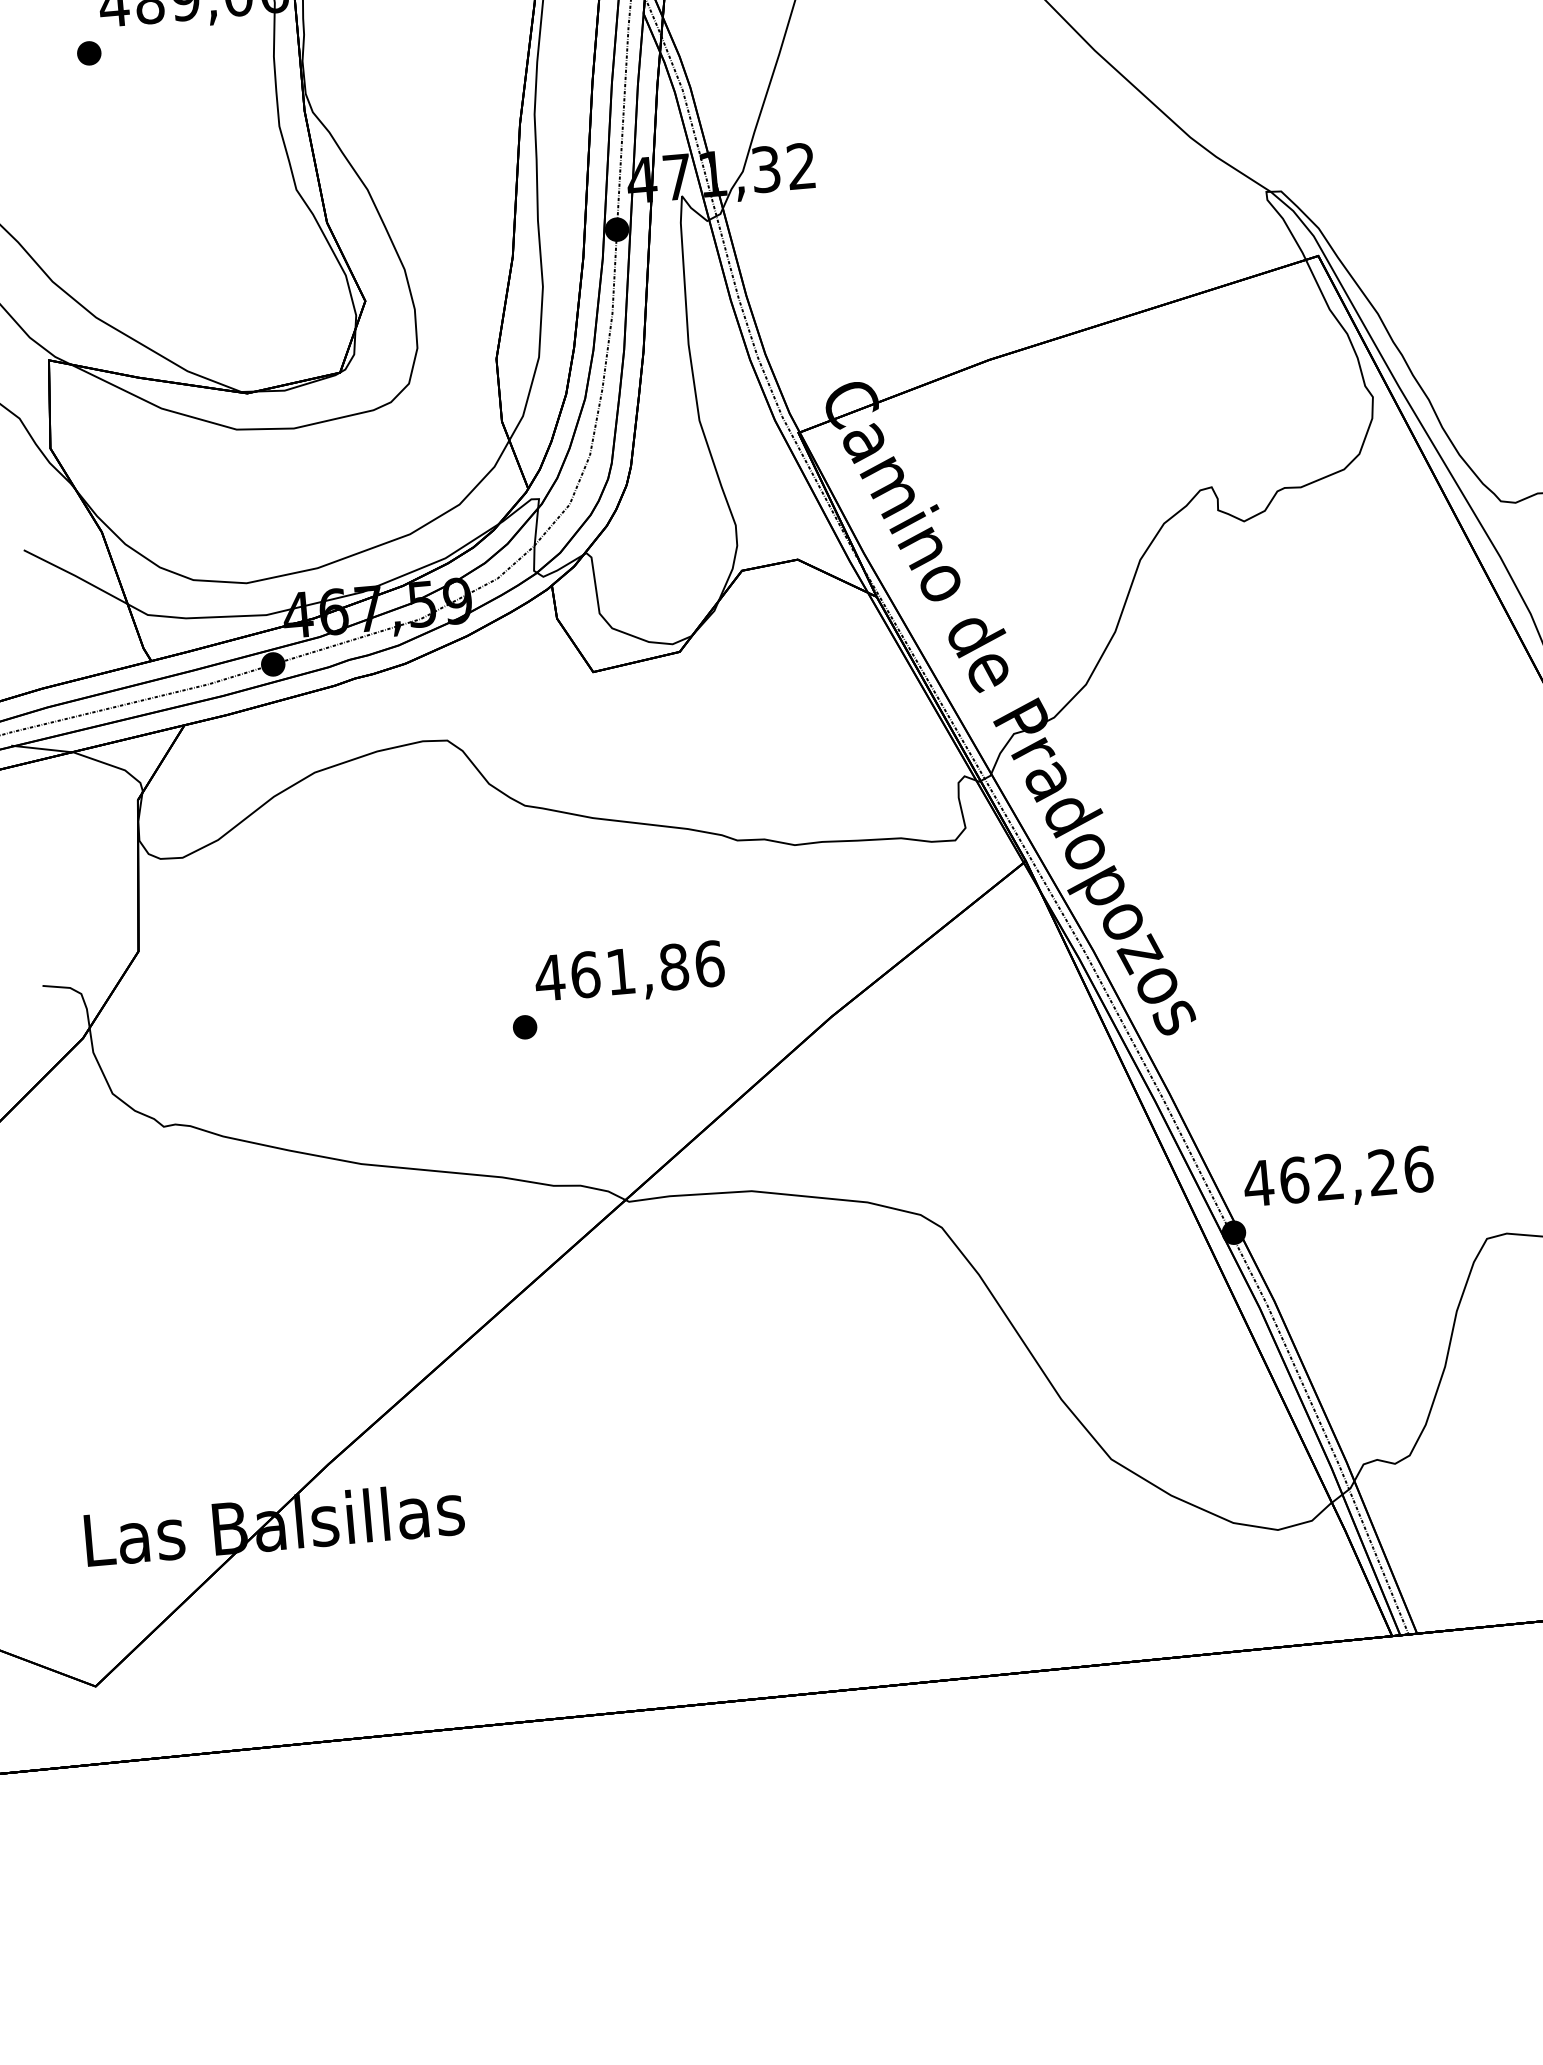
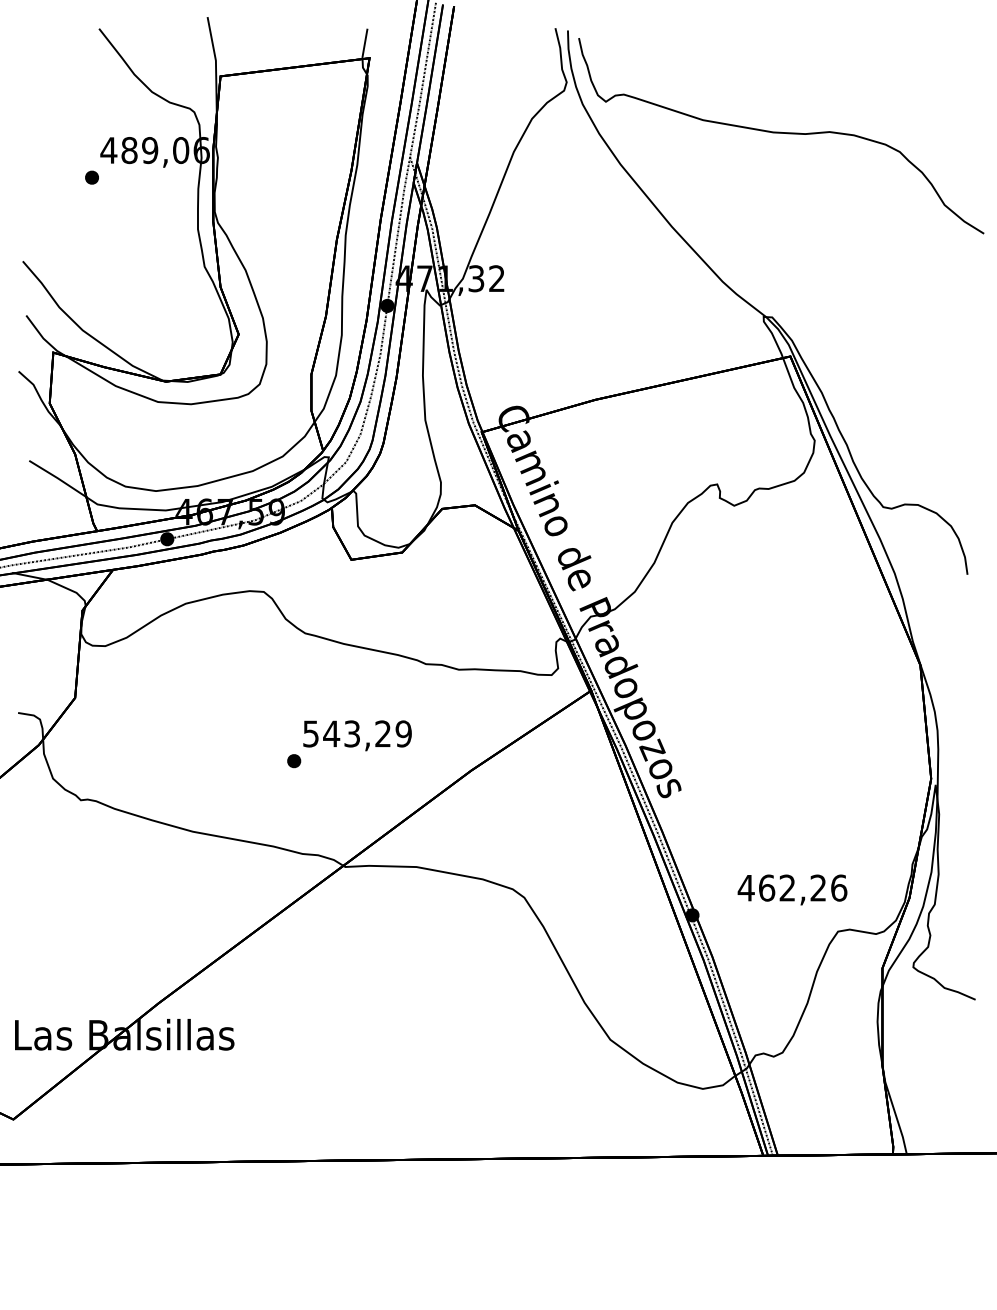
text: (629, 970) -> (357, 733), 461,86 -> 543,29
text: (1338, 1178) -> (792, 889), moved

